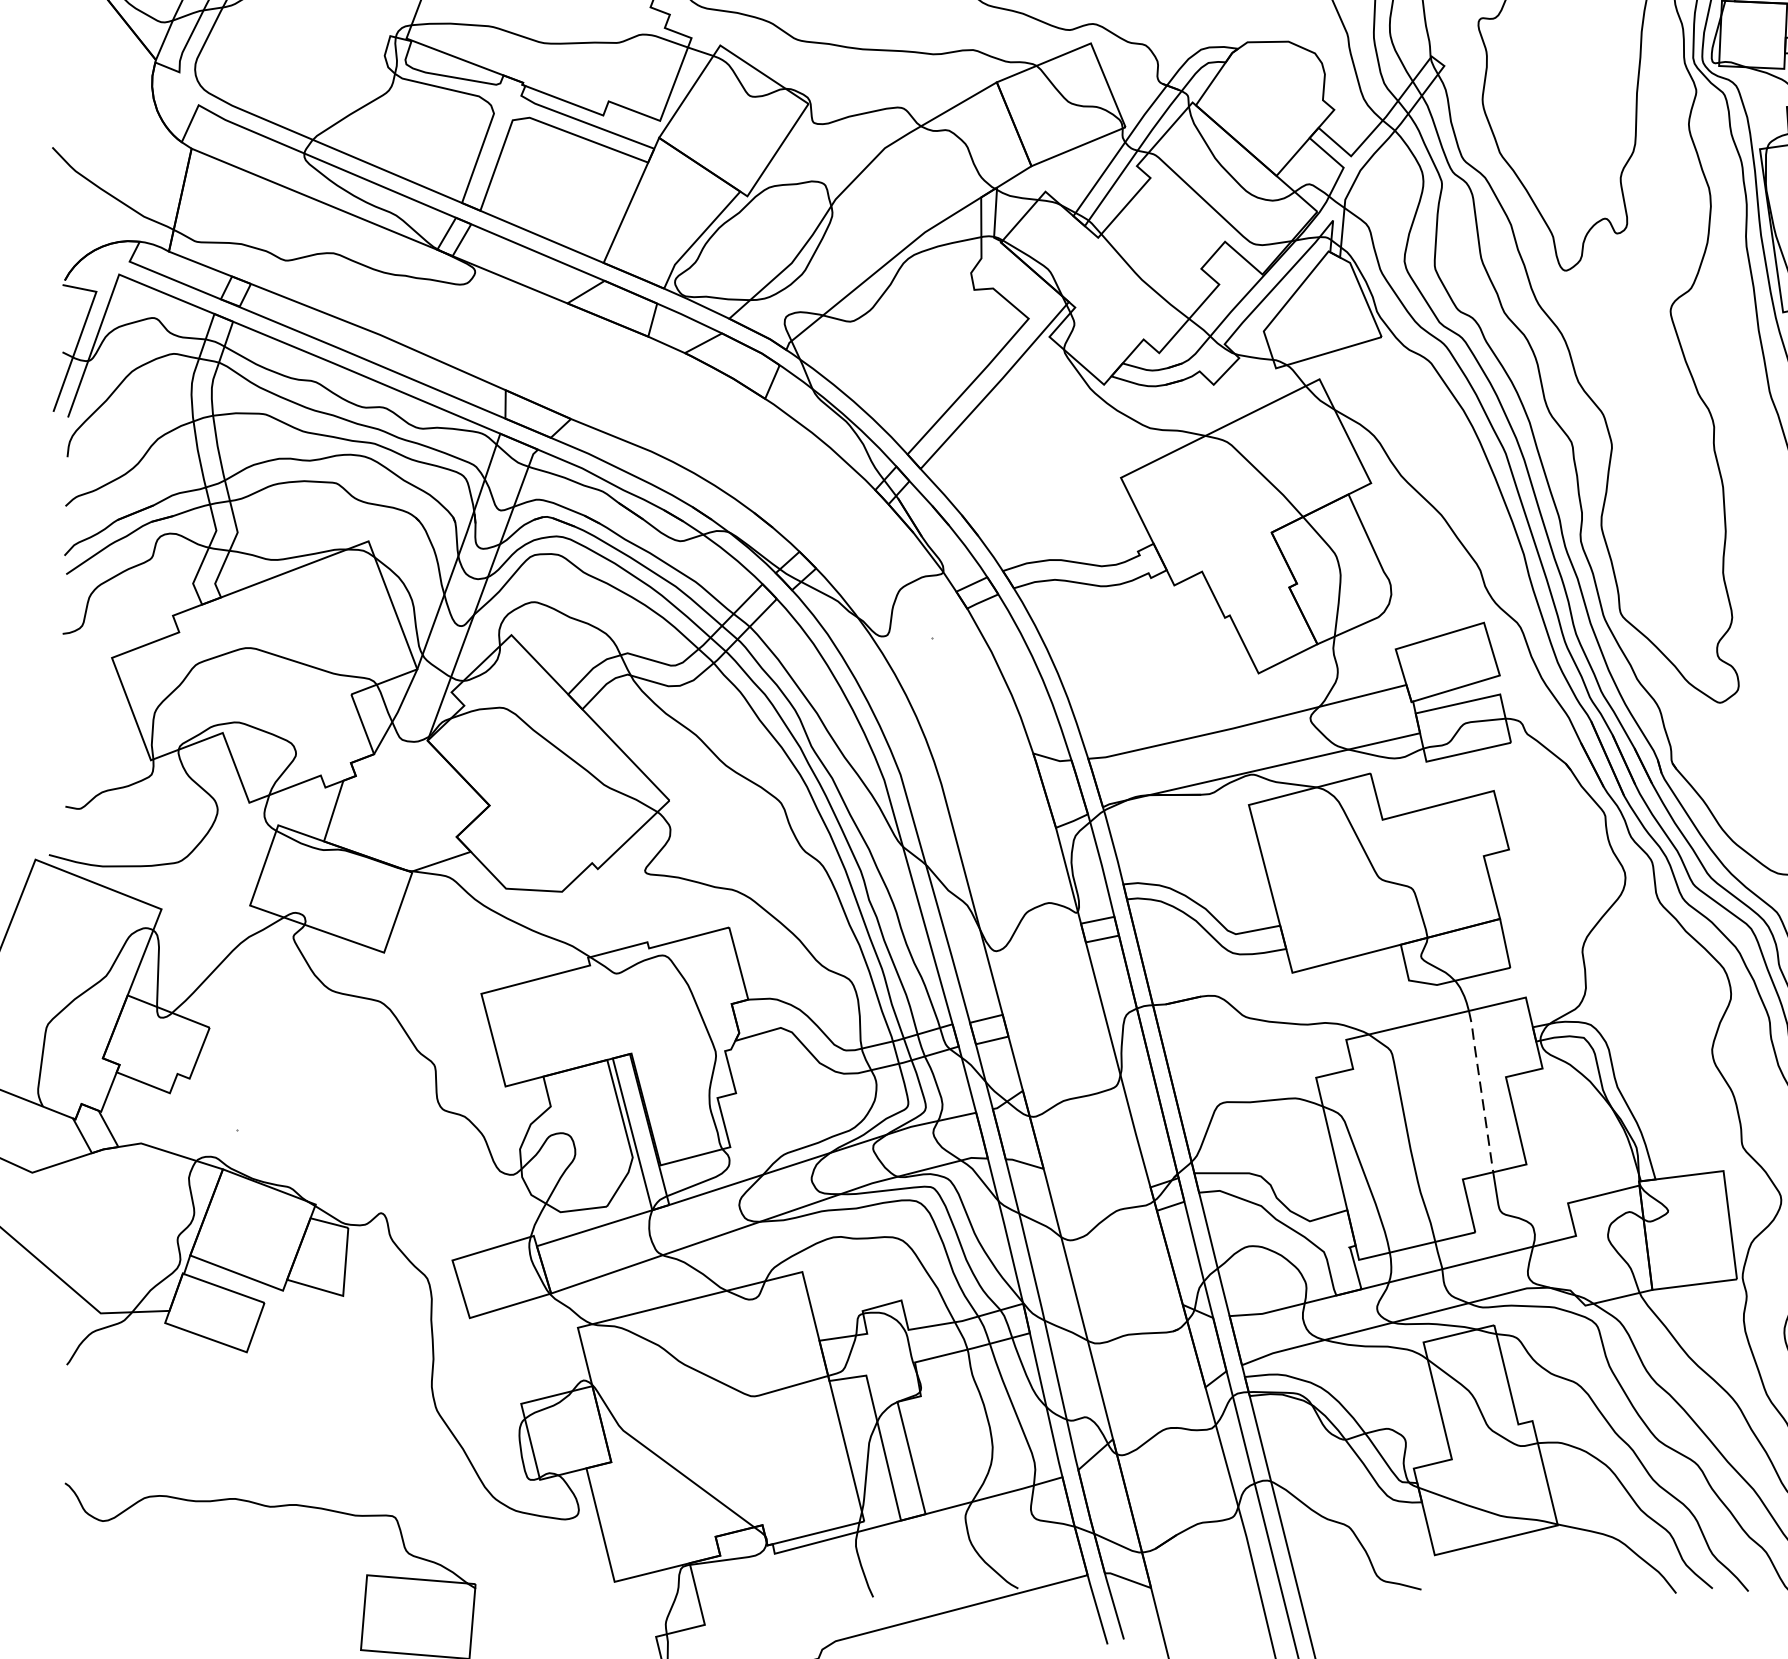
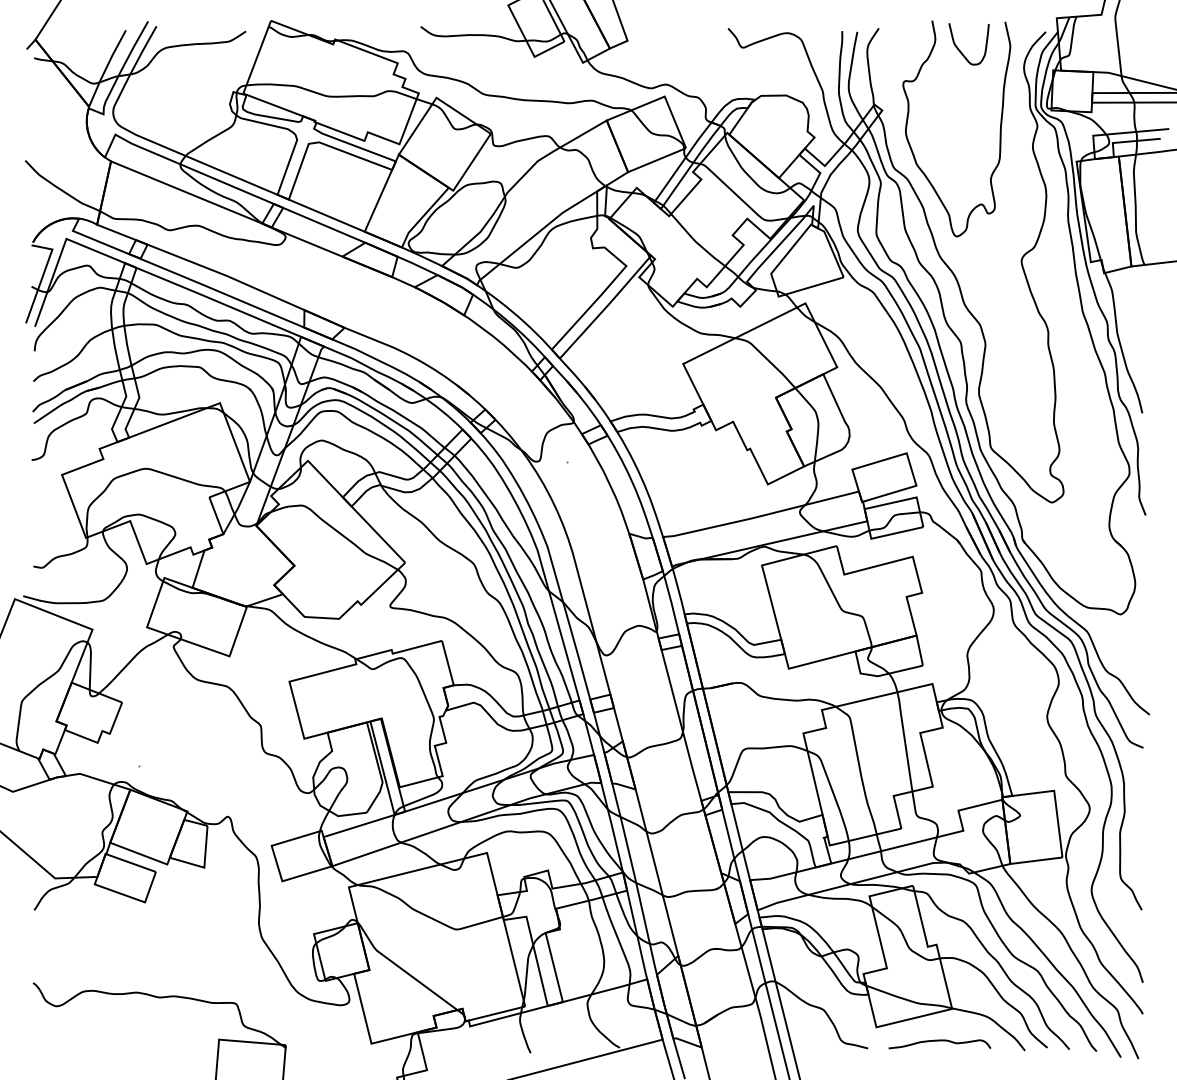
line: (1480, 1089) -> (904, 740), dashed -> solid
curve: (1537, 1578) -> (939, 1041), added

